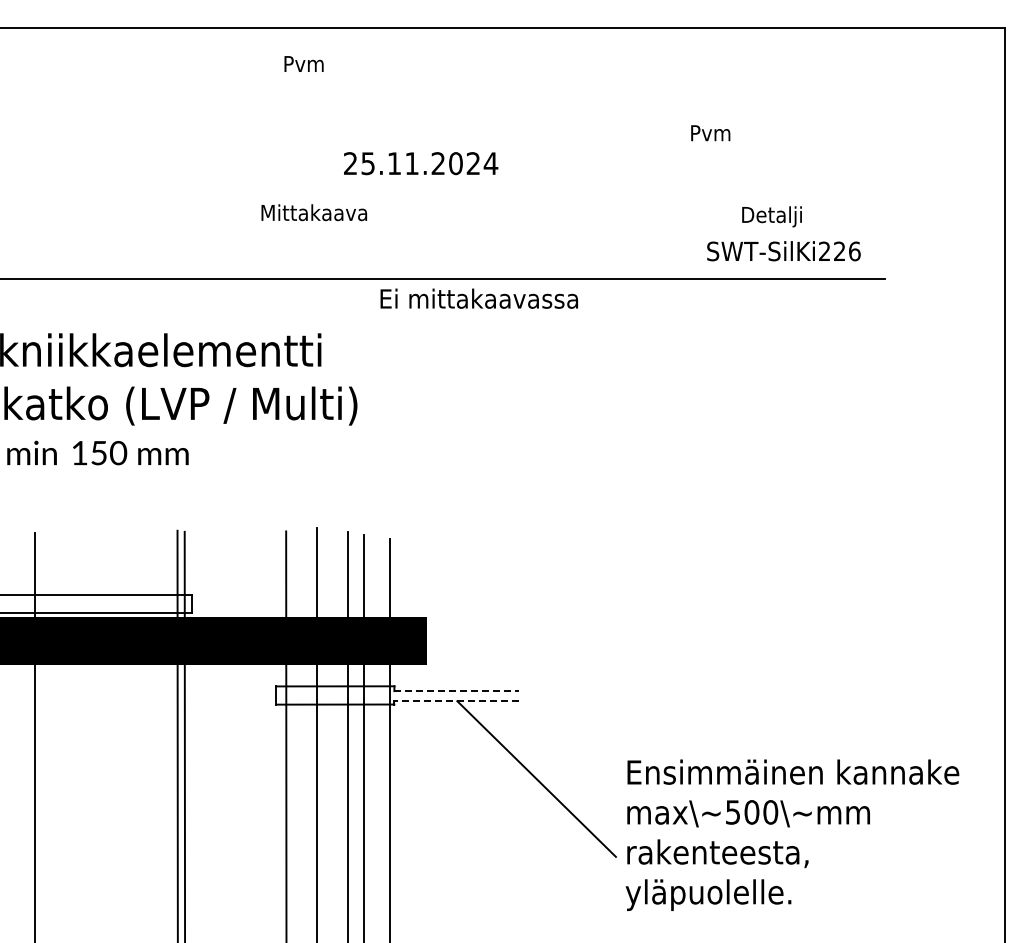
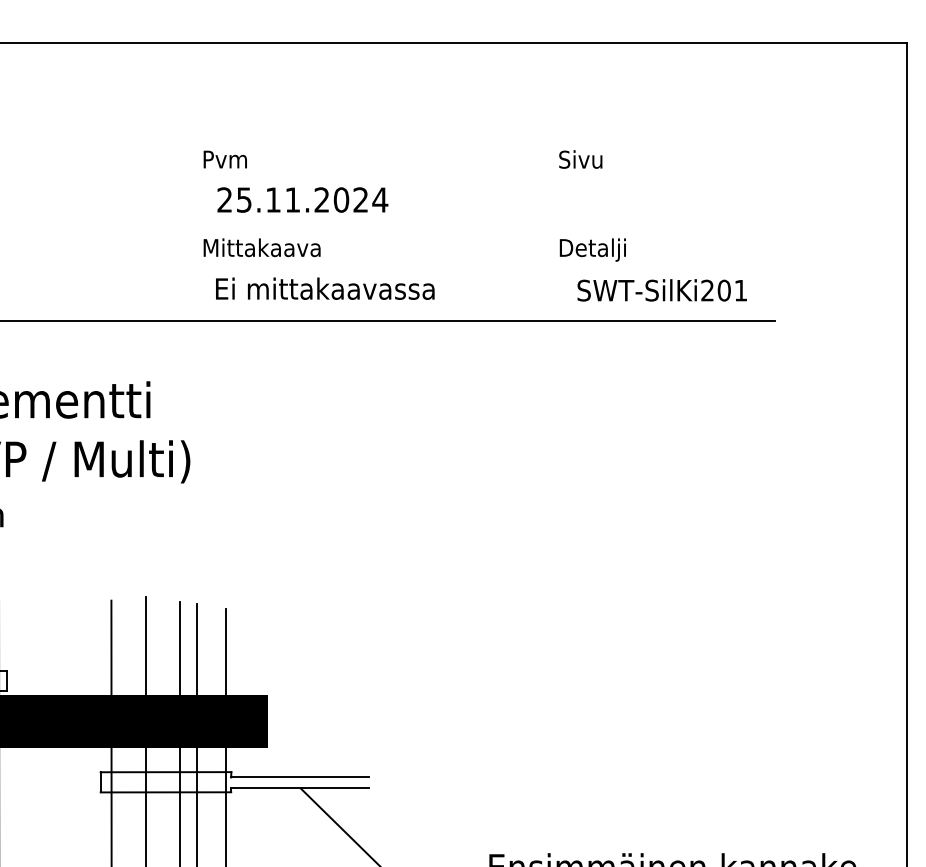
text: (303, 63) -> (224, 158), moved
text: (710, 132) -> (581, 158), Pvm -> Sivu
text: (421, 163) -> (303, 199), moved
text: (314, 212) -> (262, 247), moved
text: (771, 216) -> (592, 249), moved
text: (846, 251) -> (731, 290), SWT-SilKi226 -> SWT-SilKi201
text: (478, 298) -> (324, 288), moved
line: (457, 691) -> (301, 777), dashed -> solid
line: (456, 700) -> (300, 787), dashed -> solid

